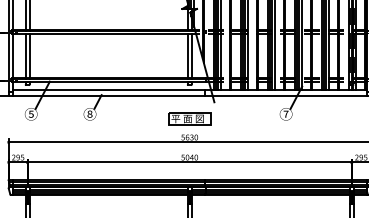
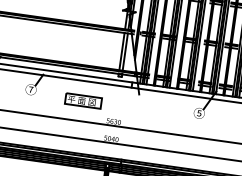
text: (89, 113) -> (30, 89), ⑧ -> ⑦
text: (285, 113) -> (198, 112), ⑦ -> ⑤
part: (189, 118) -> (83, 100), moved

